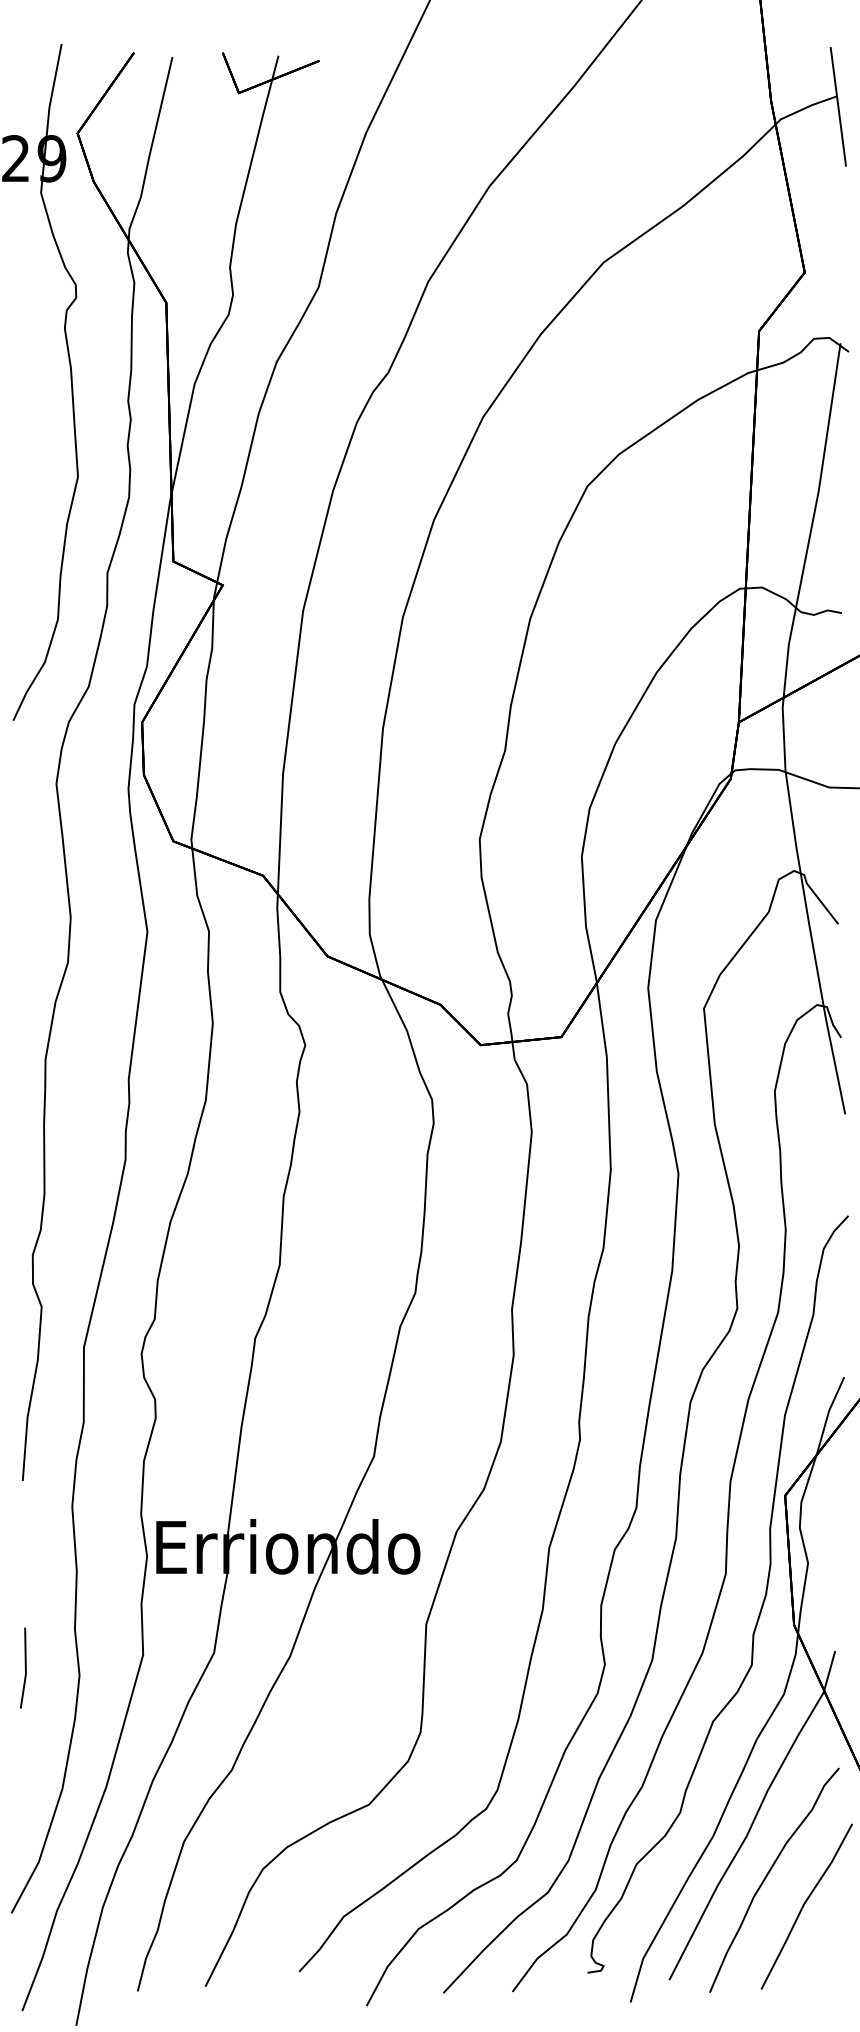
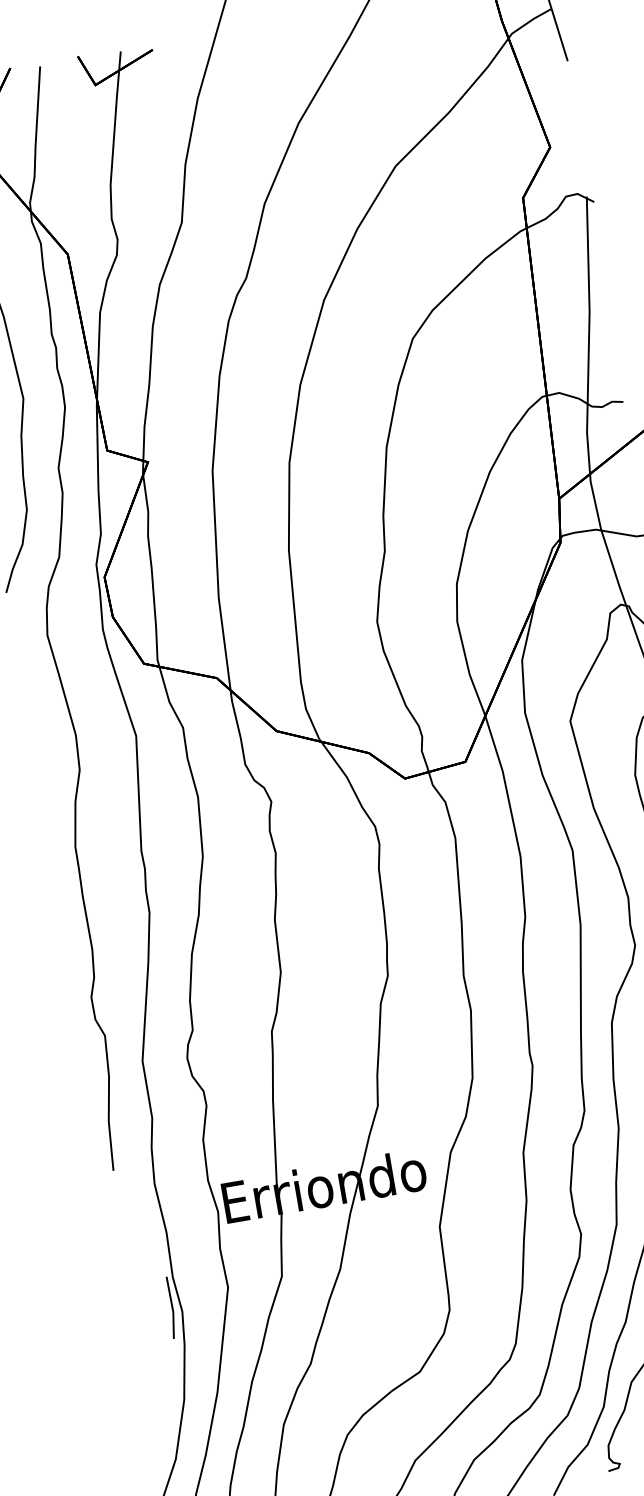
line: (24, 1667) -> (171, 1307), moved

